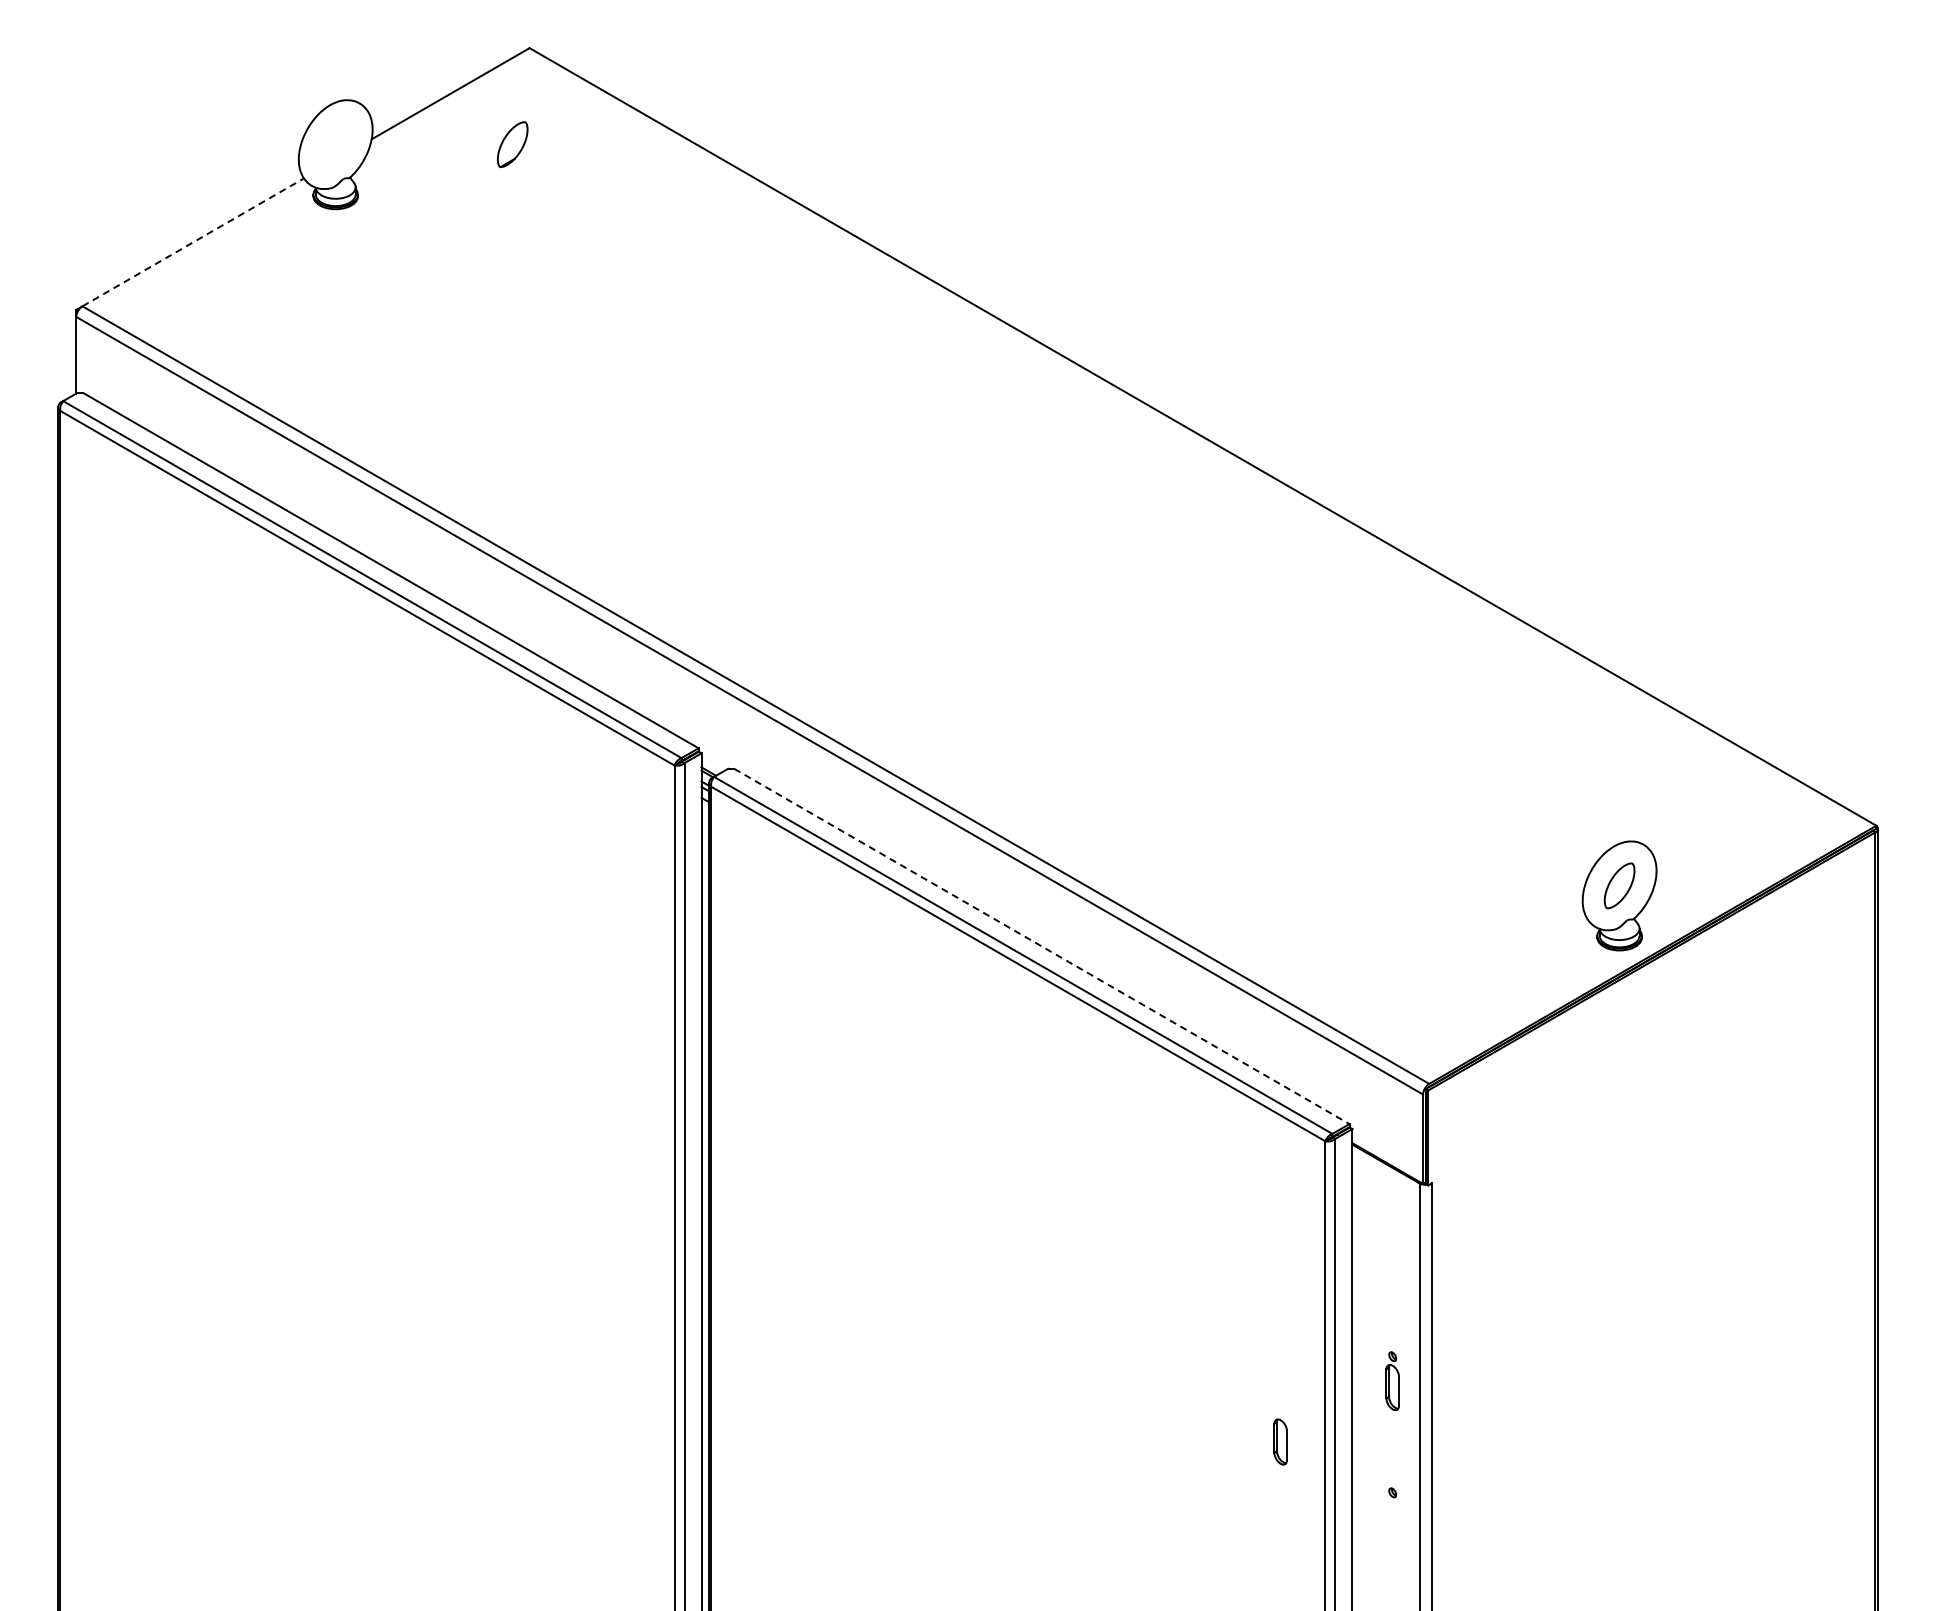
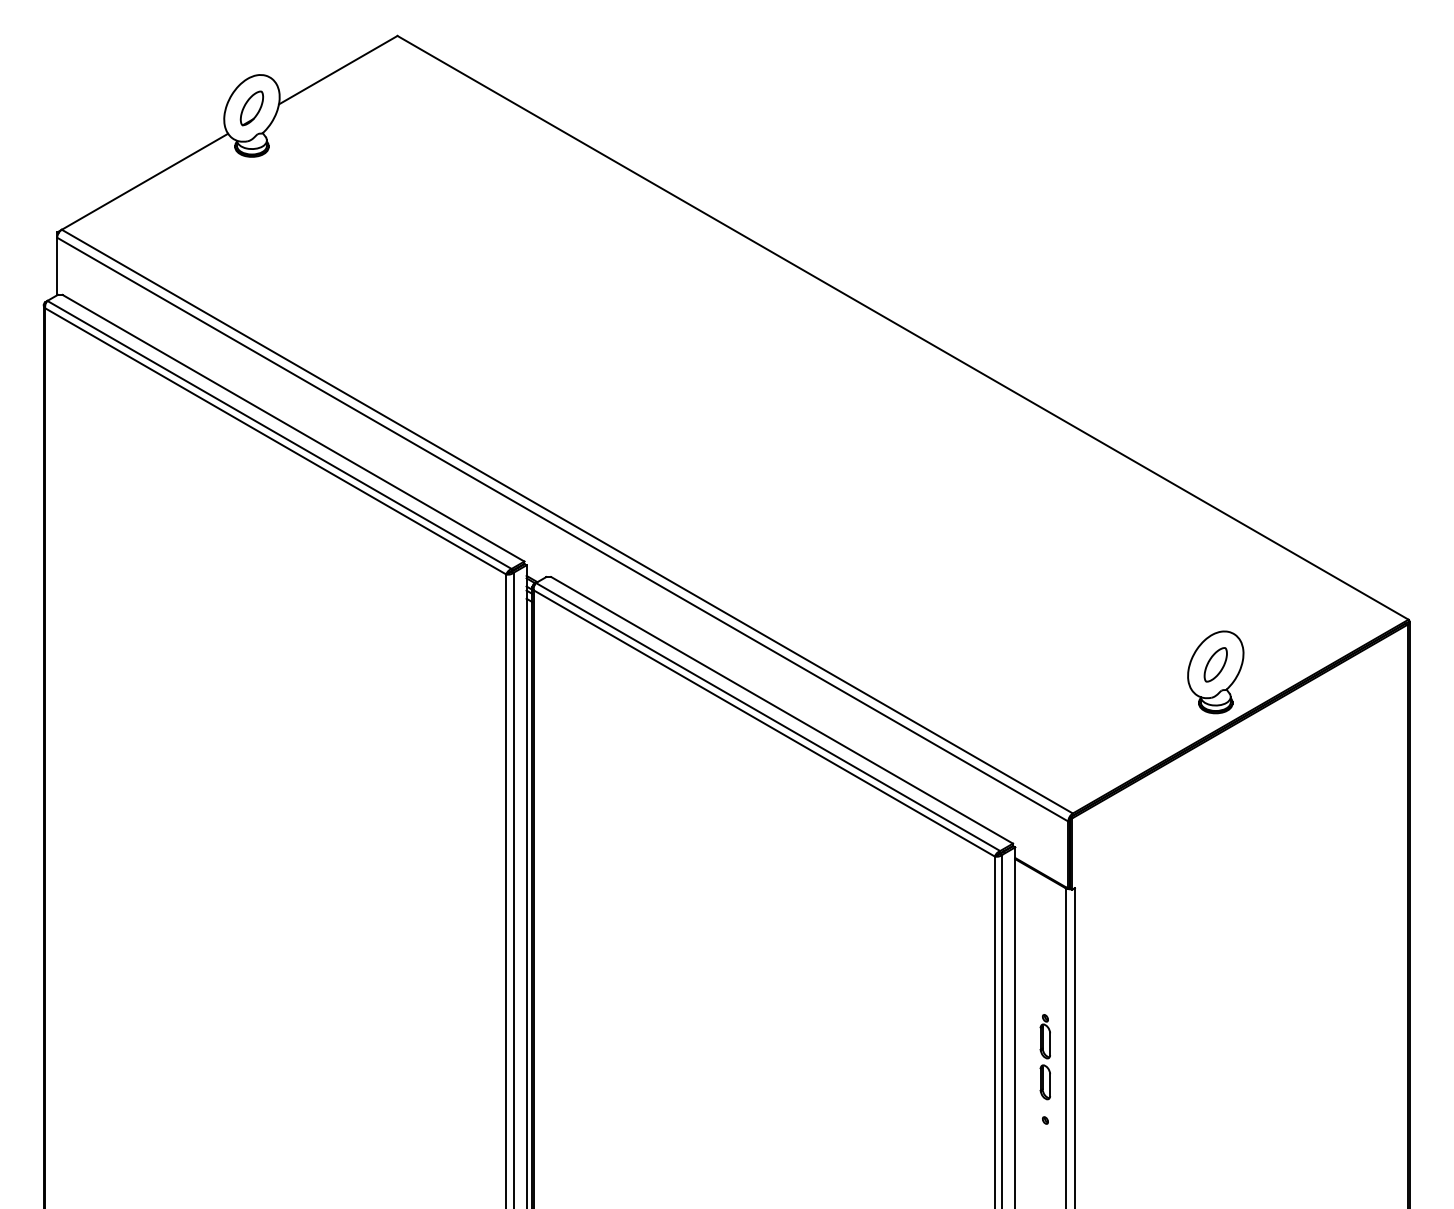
part: (512, 144) -> (251, 108), moved
line: (193, 242) -> (145, 181), dashed -> solid
line: (1042, 946) -> (782, 710), dashed -> solid
part: (1280, 1441) -> (1045, 1081), moved

